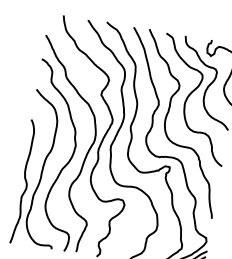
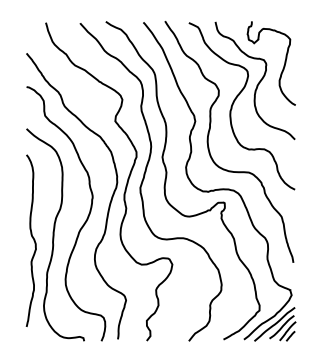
curve: (25, 180) -> (32, 238), moved

